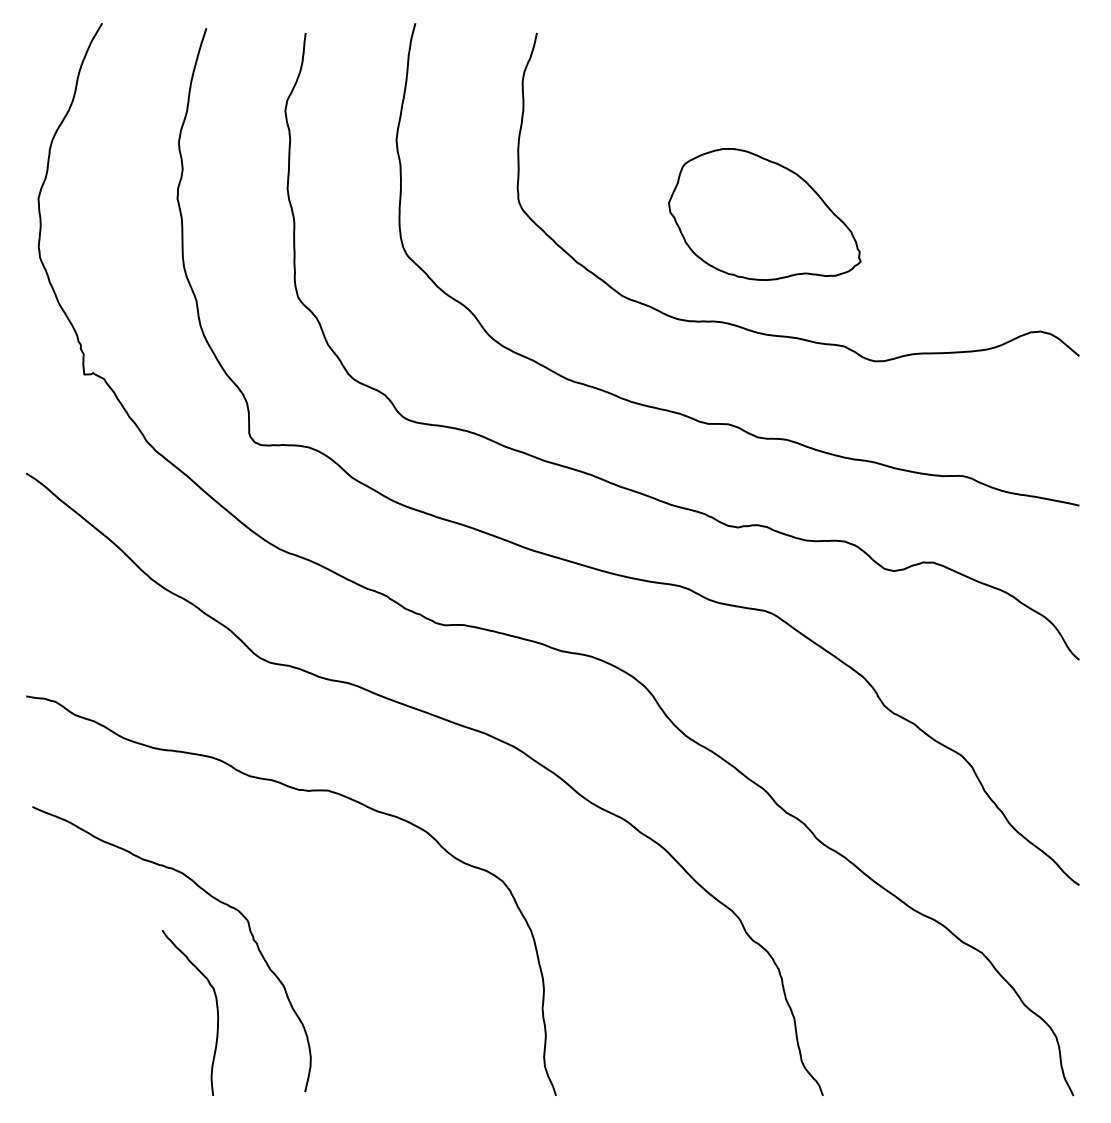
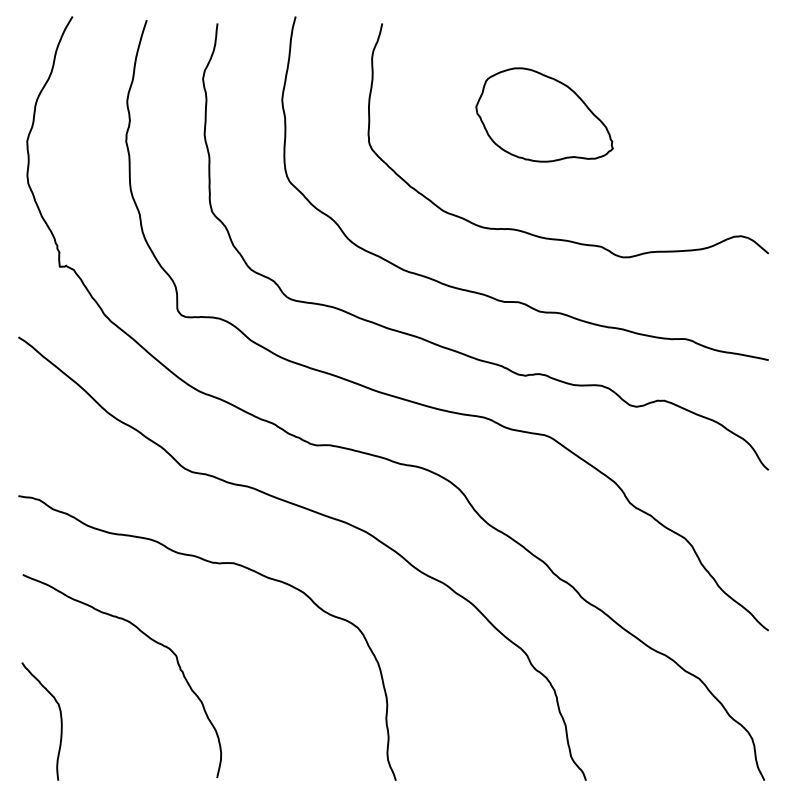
part: (764, 214) -> (544, 115), moved
curve: (216, 1010) -> (60, 719), moved

